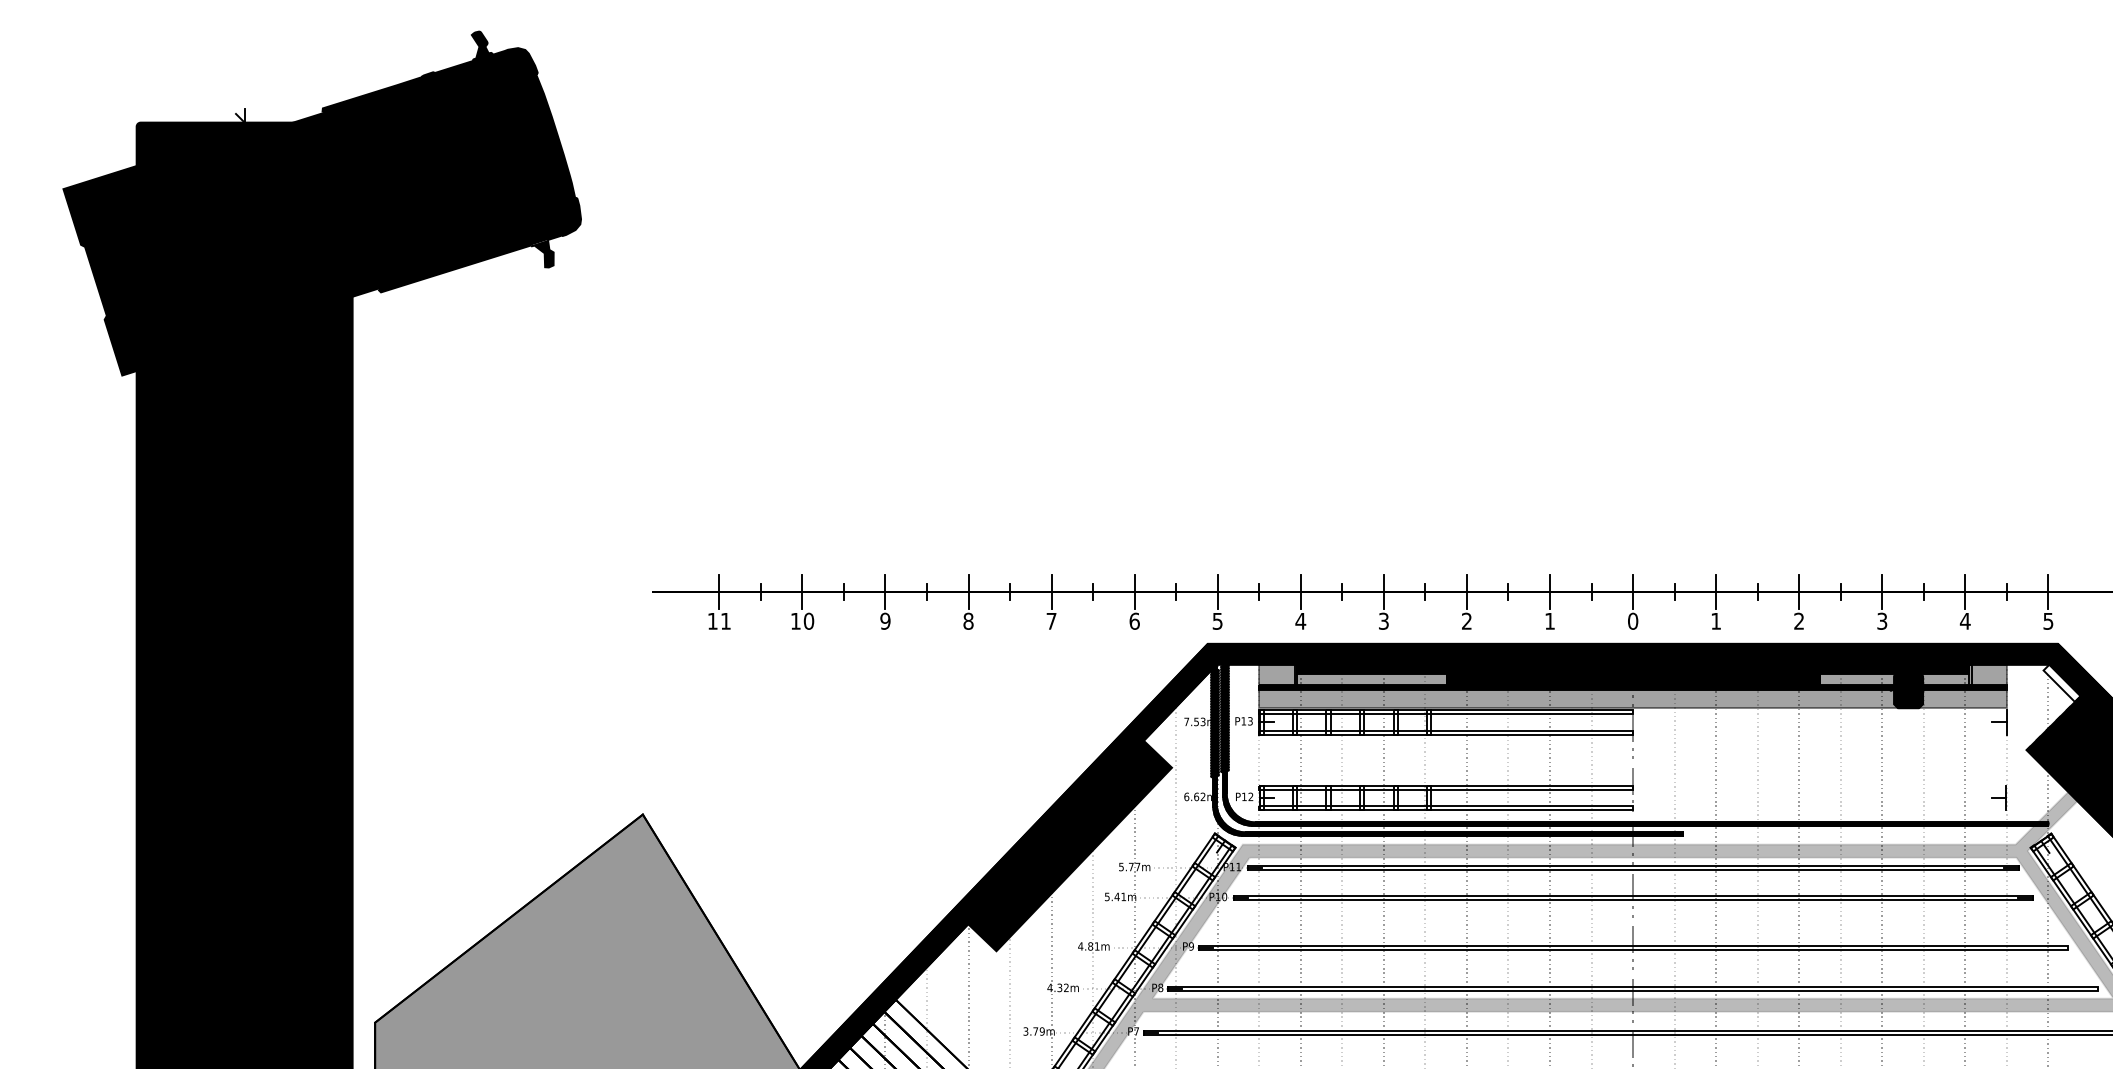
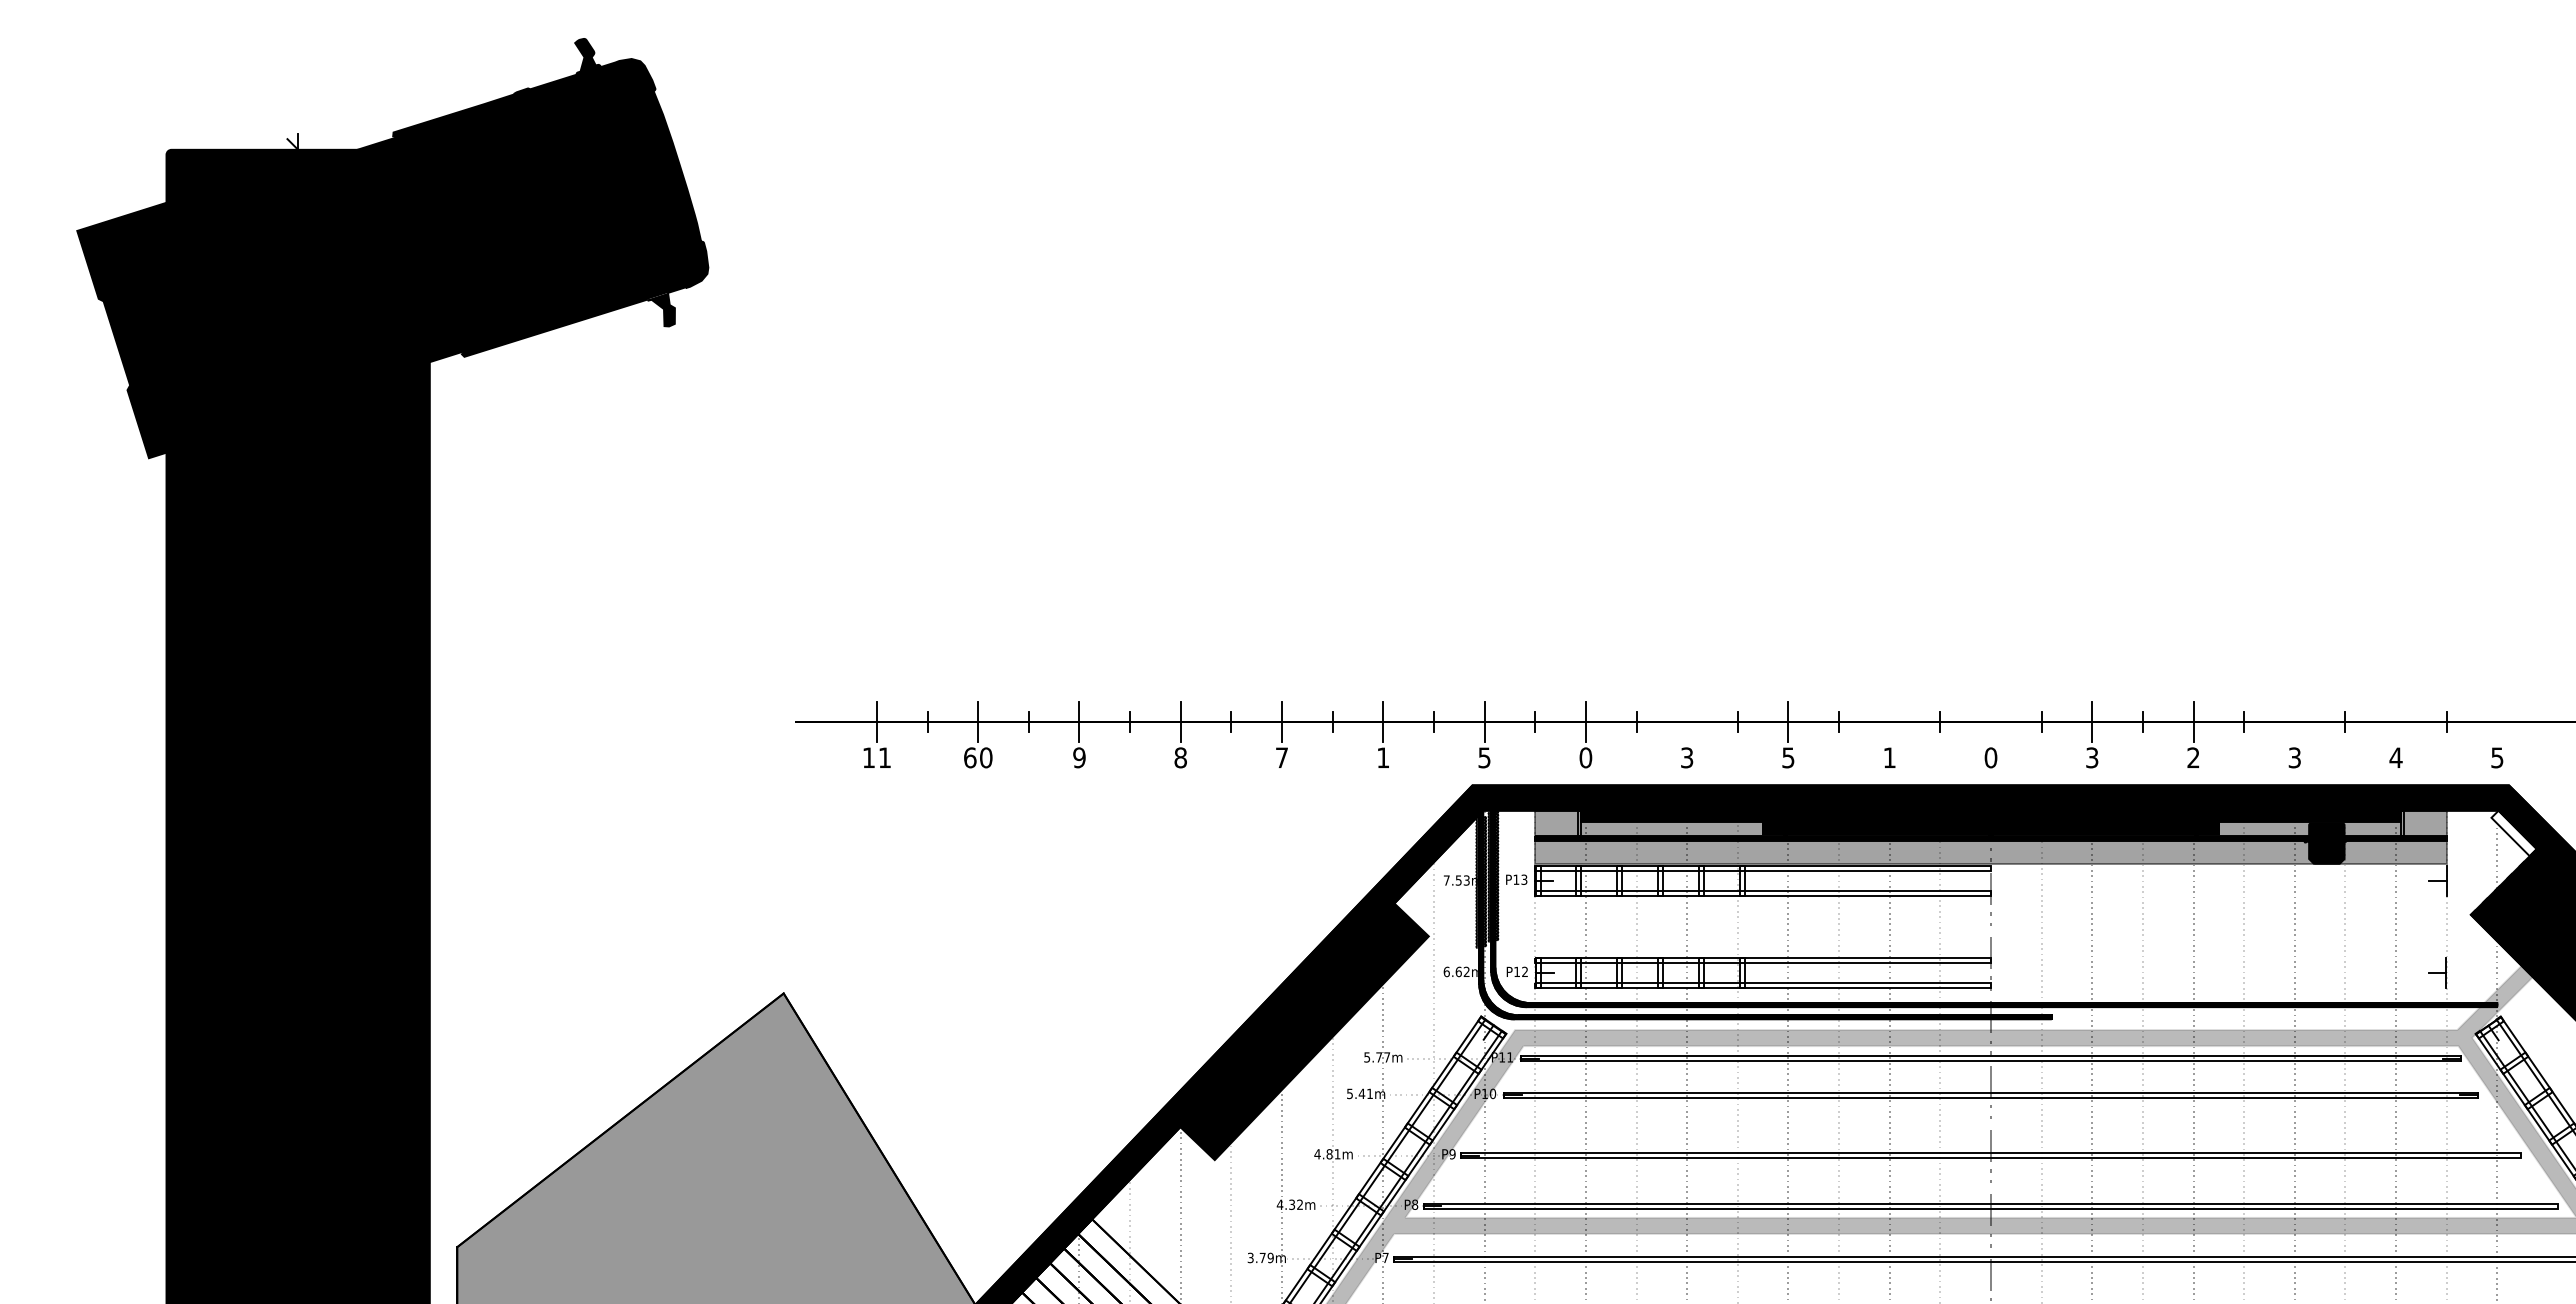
line: (1384, 591) -> (1687, 721), removed
line: (1549, 591) -> (1889, 721), removed
line: (1632, 591) -> (1990, 721), removed
line: (1882, 591) -> (2294, 721), removed
line: (1965, 591) -> (2396, 721), removed
line: (2048, 591) -> (2497, 721), removed
text: (796, 621) -> (970, 757), 10 -> 60
text: (1134, 621) -> (1383, 757), 6 -> 1
text: (1300, 621) -> (1585, 757), 4 -> 0
text: (1467, 621) -> (1788, 757), 2 -> 5
text: (1716, 621) -> (2092, 757), 1 -> 3

